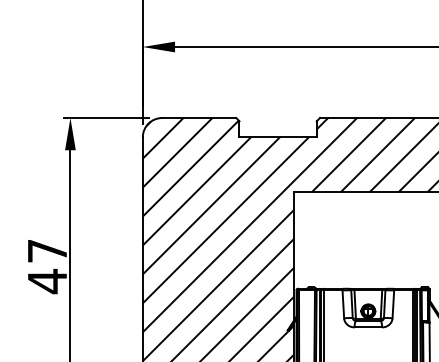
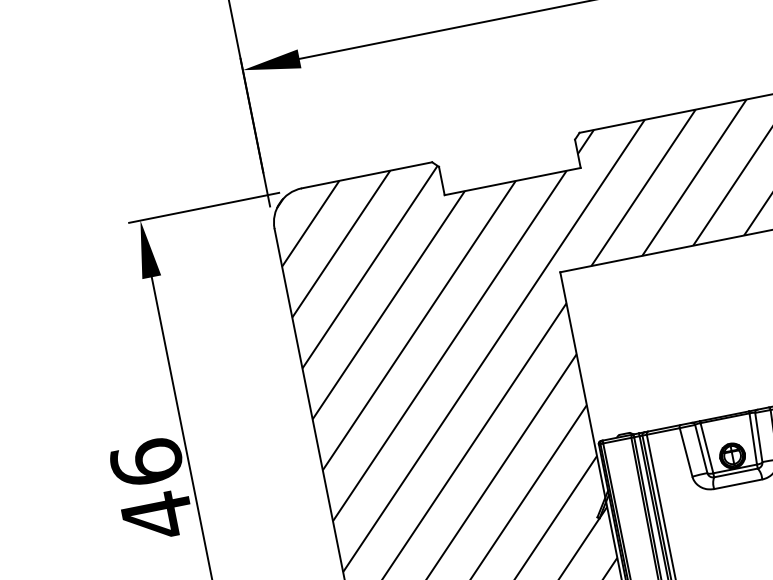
text: (47, 250) -> (146, 461), 47 -> 46

